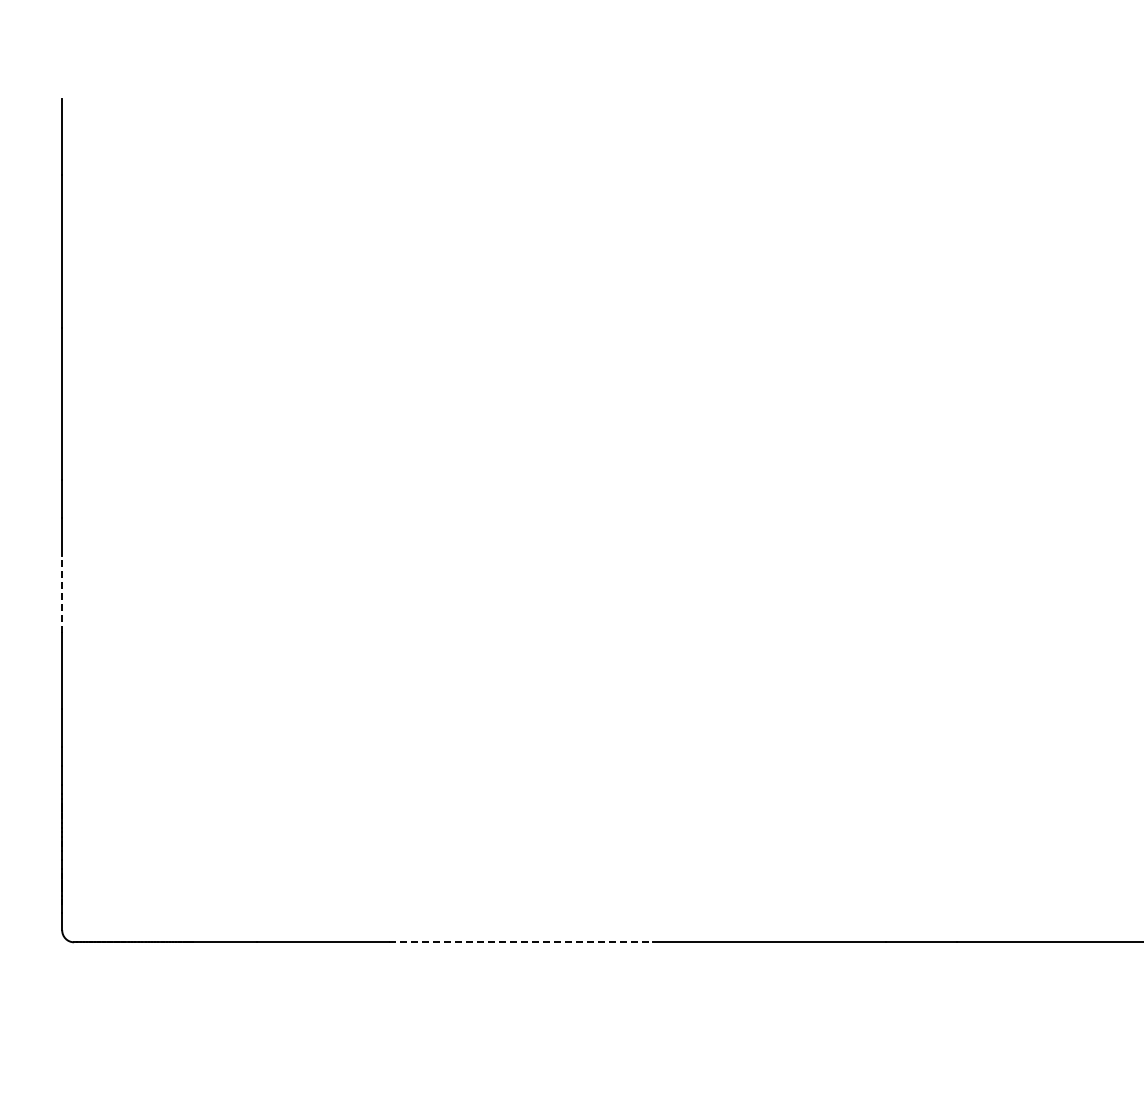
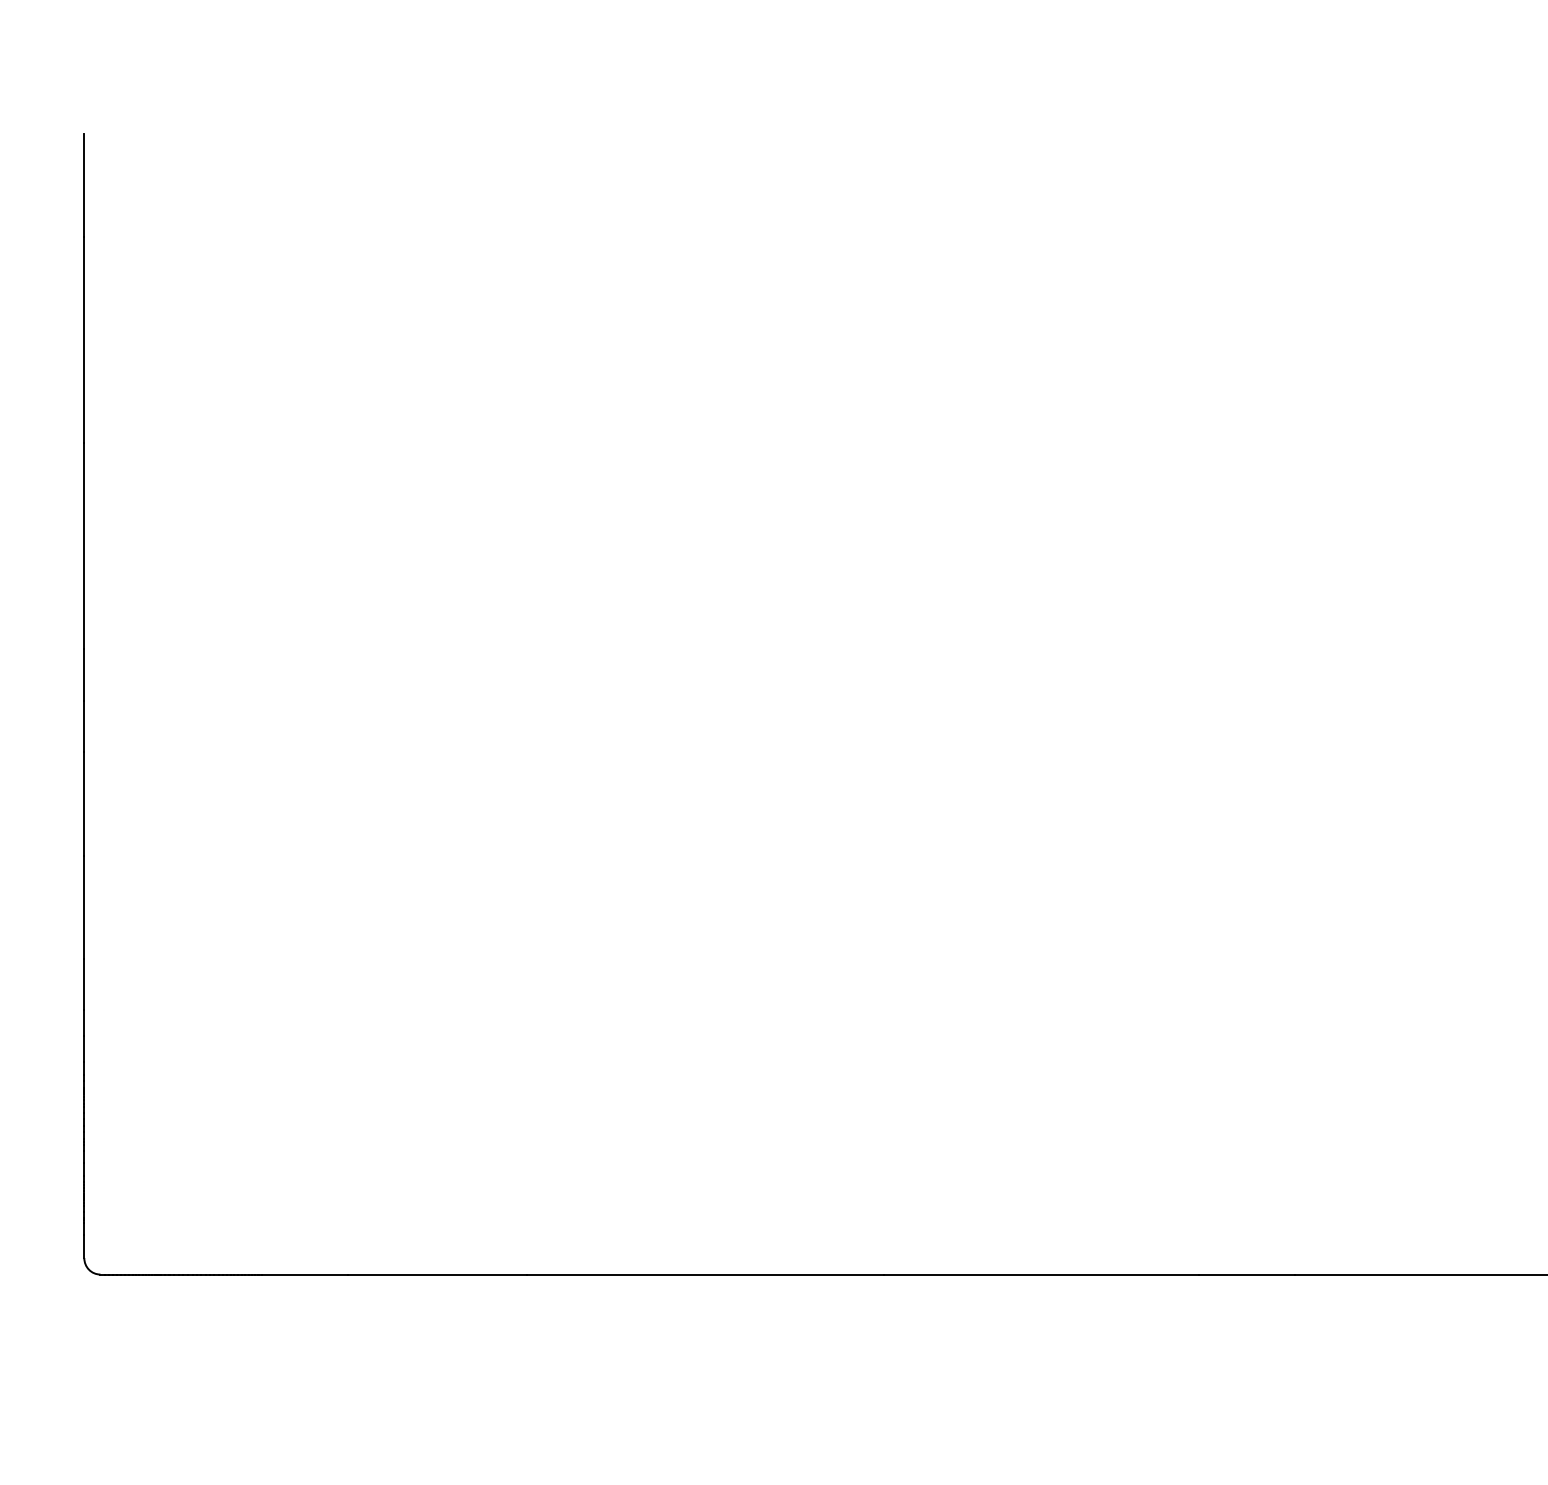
line: (62, 593) -> (84, 802), dashed -> solid
line: (521, 942) -> (705, 1274), dashed -> solid

